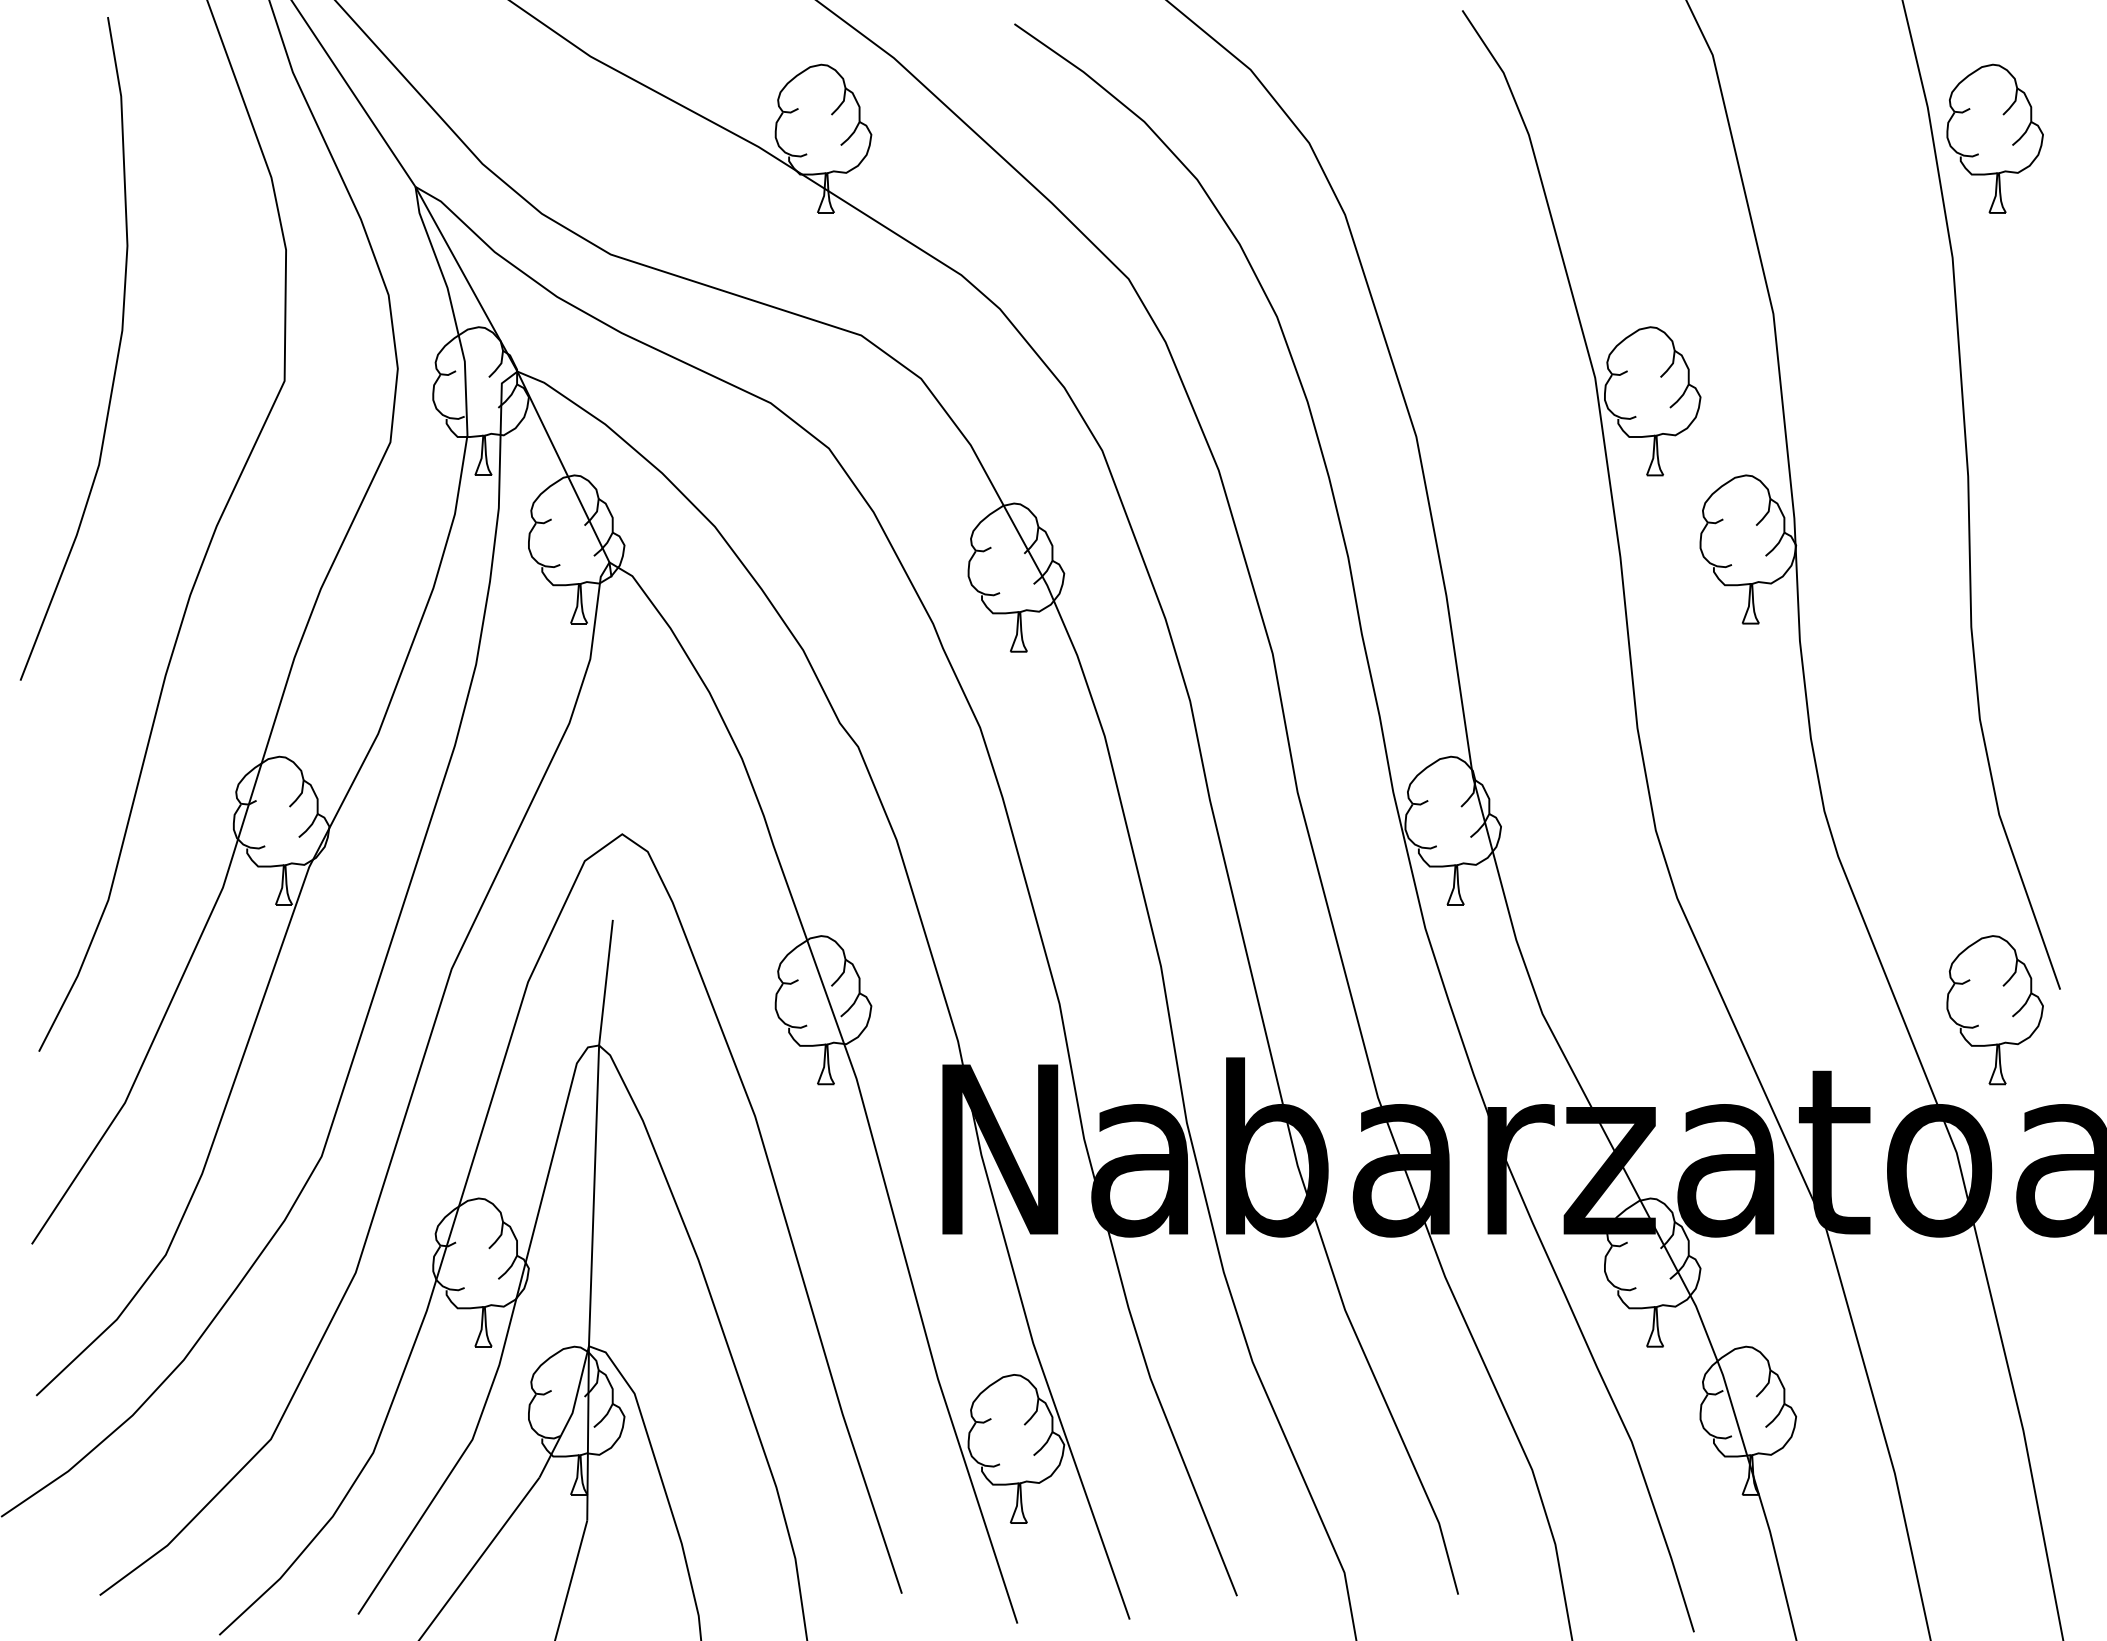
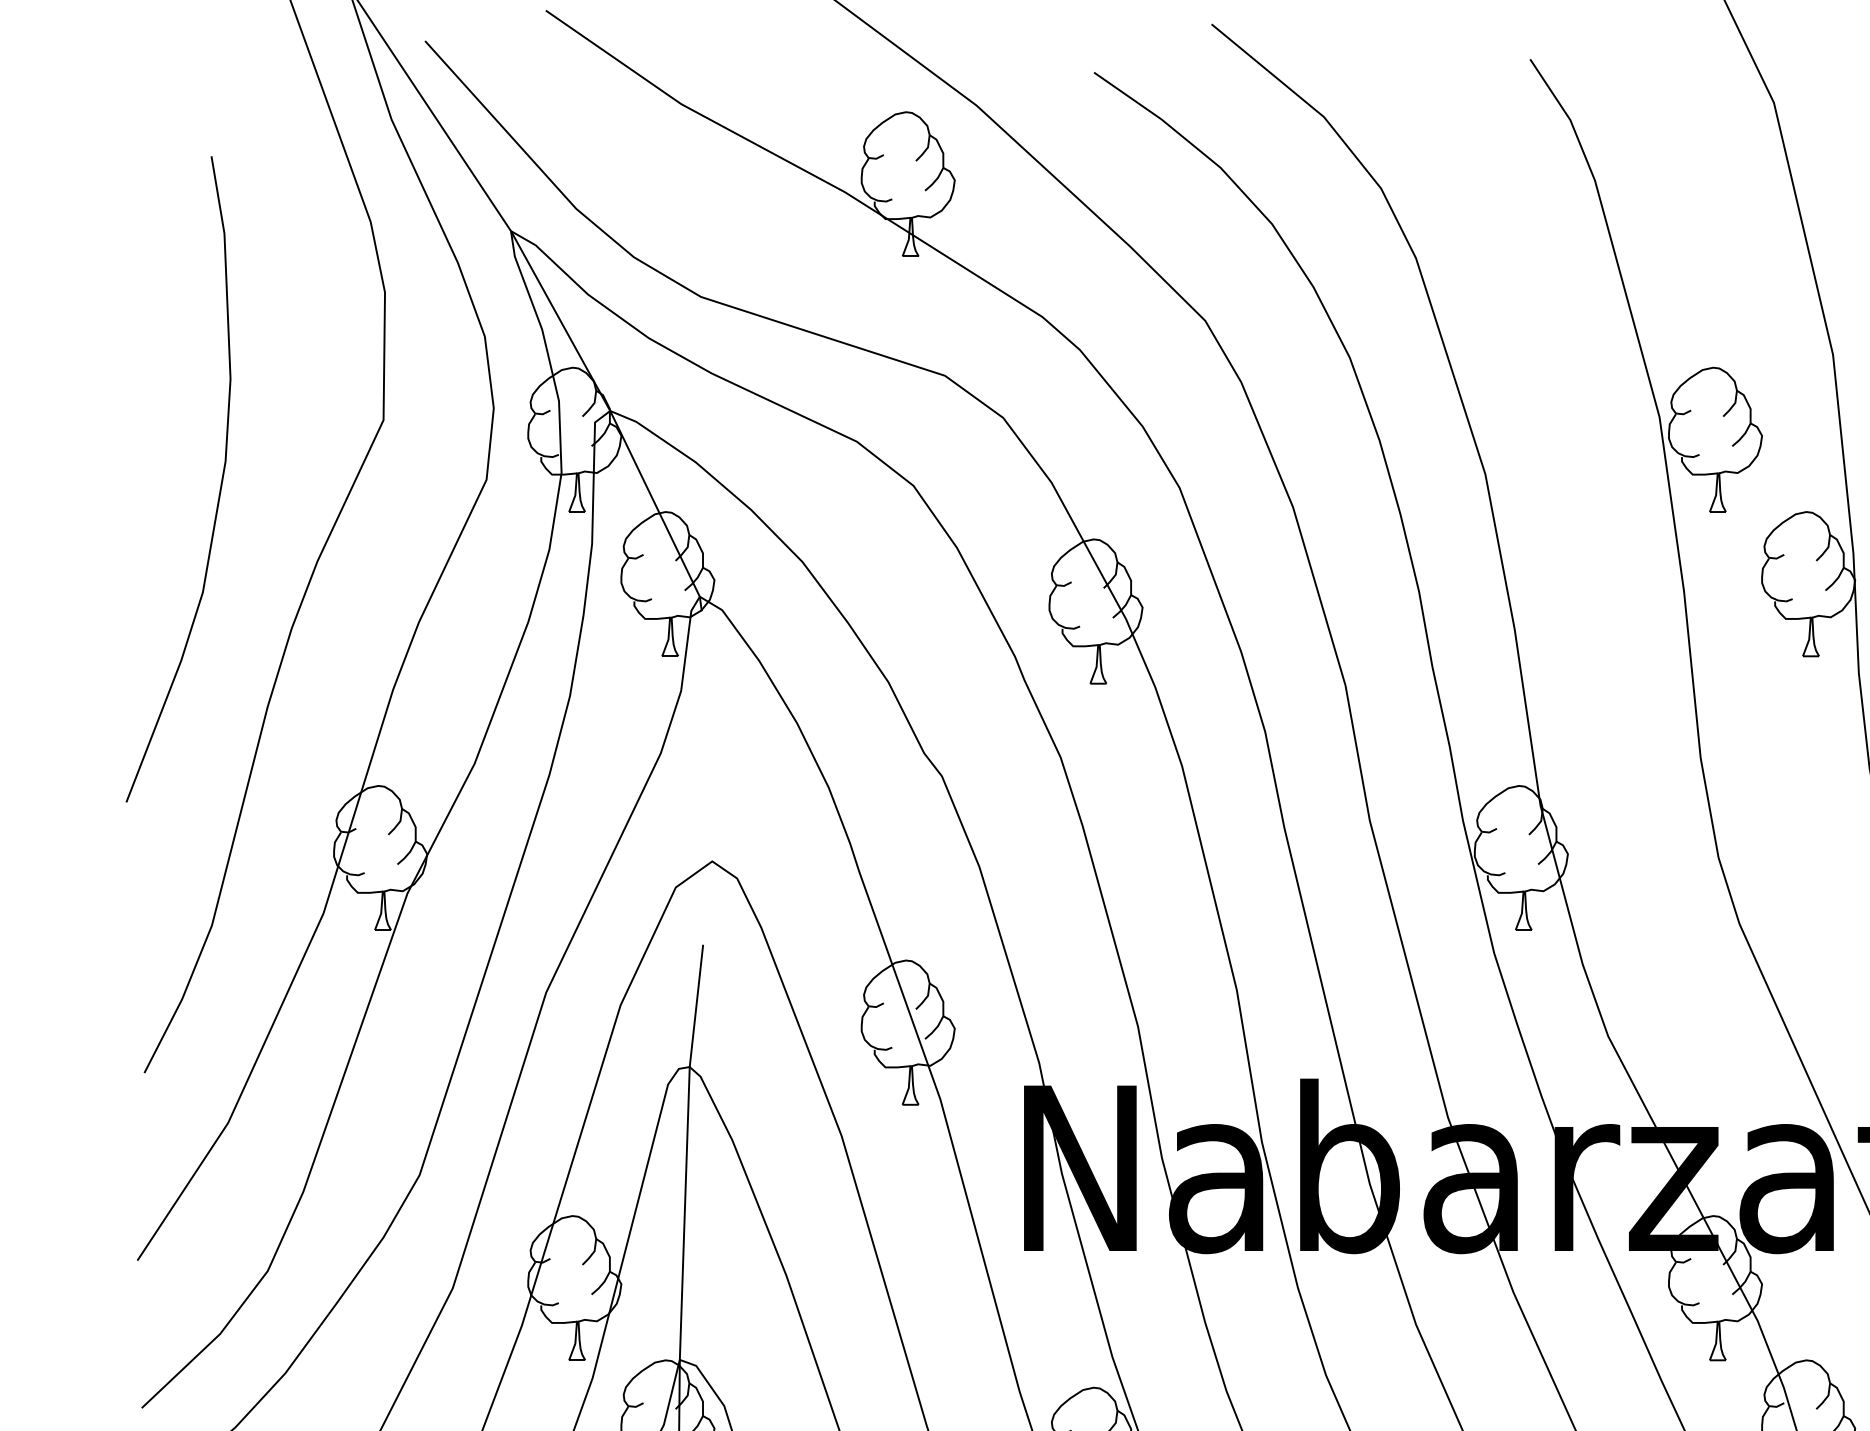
curve: (116, 357) -> (219, 487), moved

